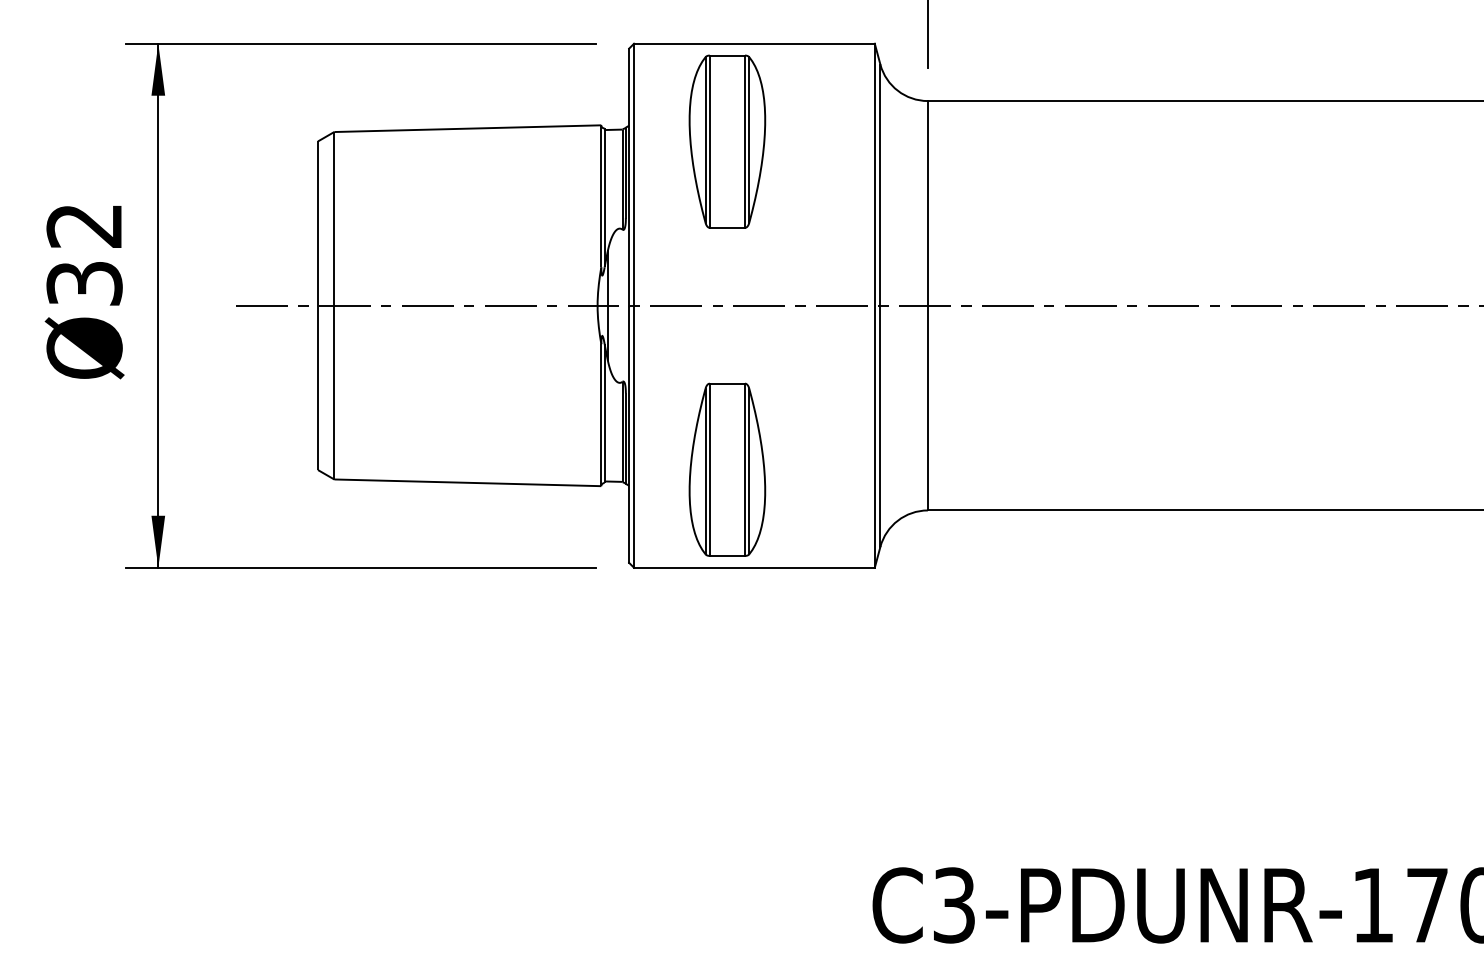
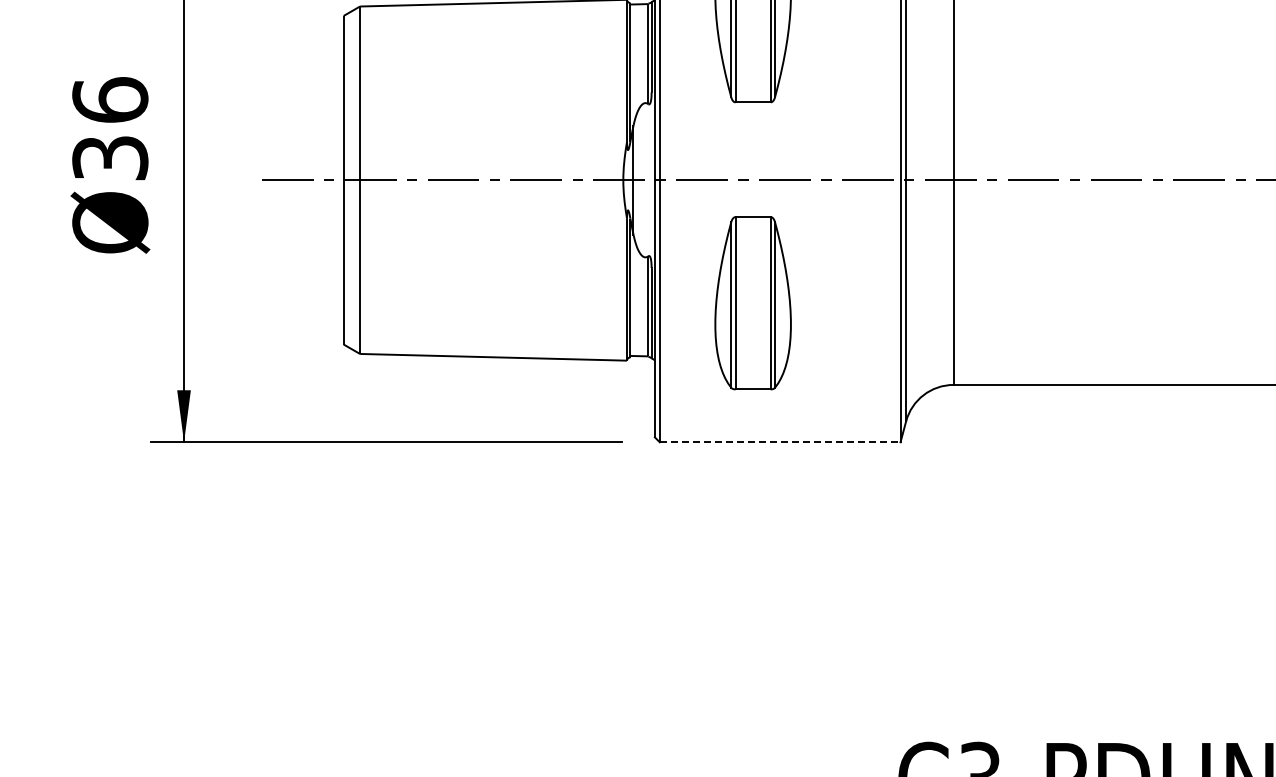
text: (84, 225) -> (110, 99), Ø32 -> Ø36
part: (727, 469) -> (753, 302), moved
line: (754, 567) -> (780, 441), solid -> dashed

